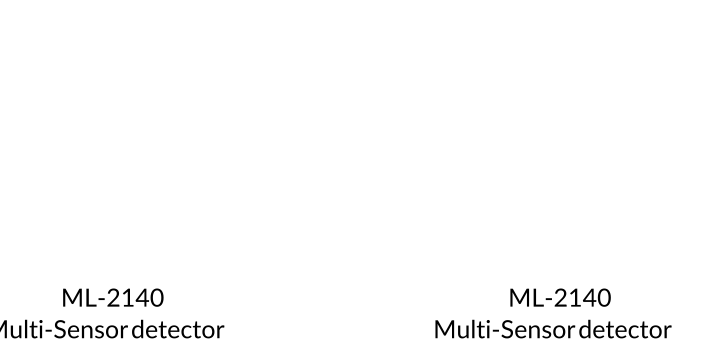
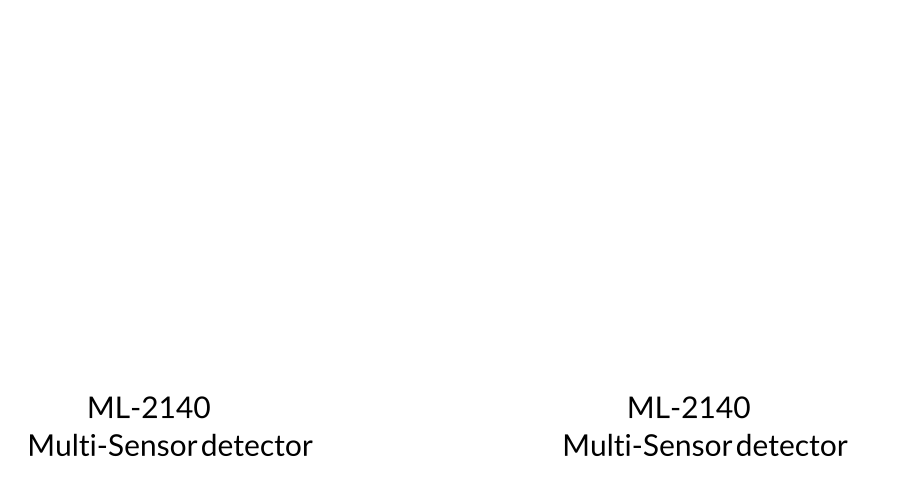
text: (113, 297) -> (149, 407), moved
text: (560, 297) -> (689, 407), moved

